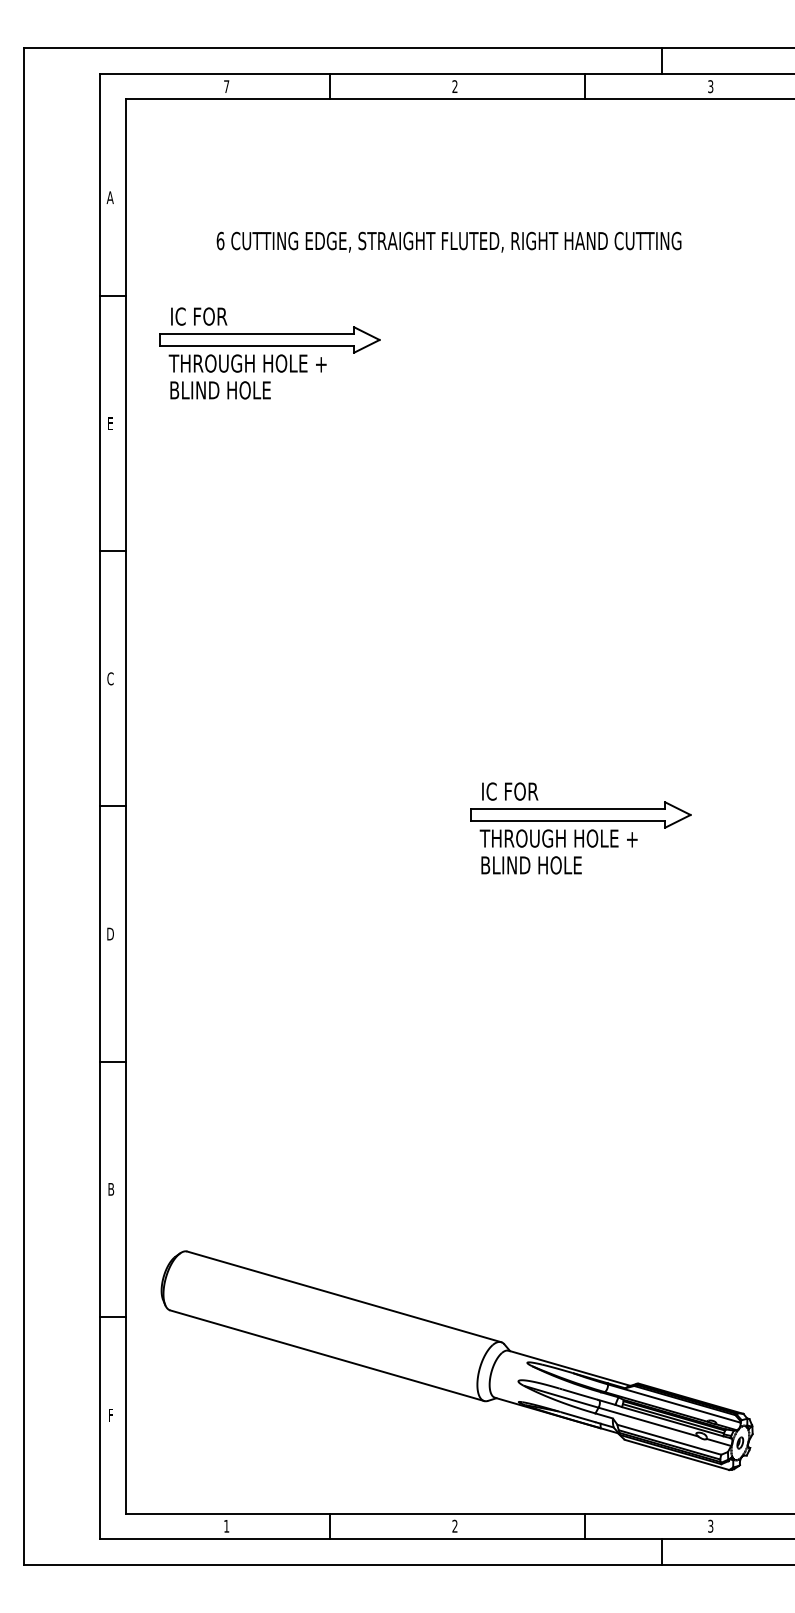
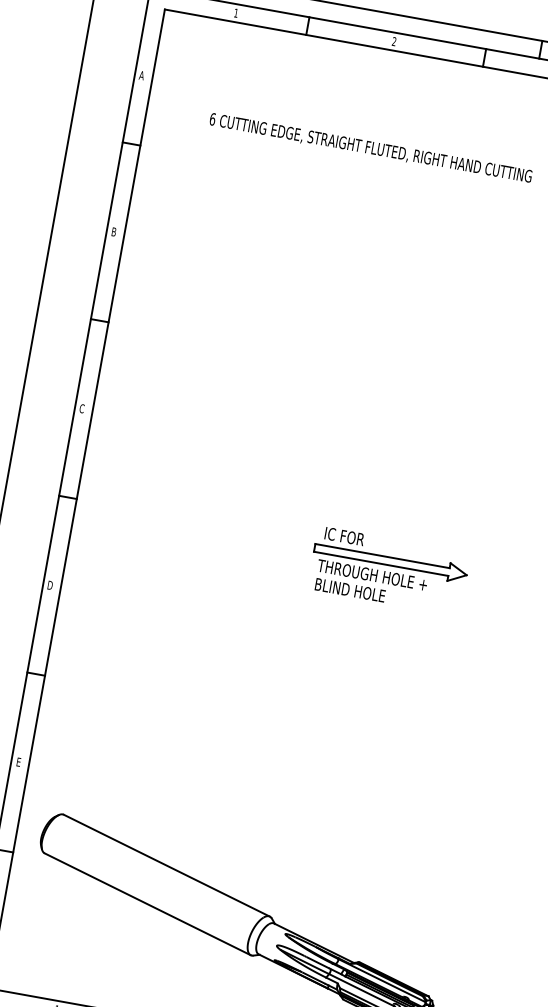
text: (226, 86) -> (236, 13), 7 -> 1
part: (269, 353) -> (232, 203), removed
text: (110, 423) -> (113, 231), E -> B
text: (111, 1189) -> (19, 762), B -> E

